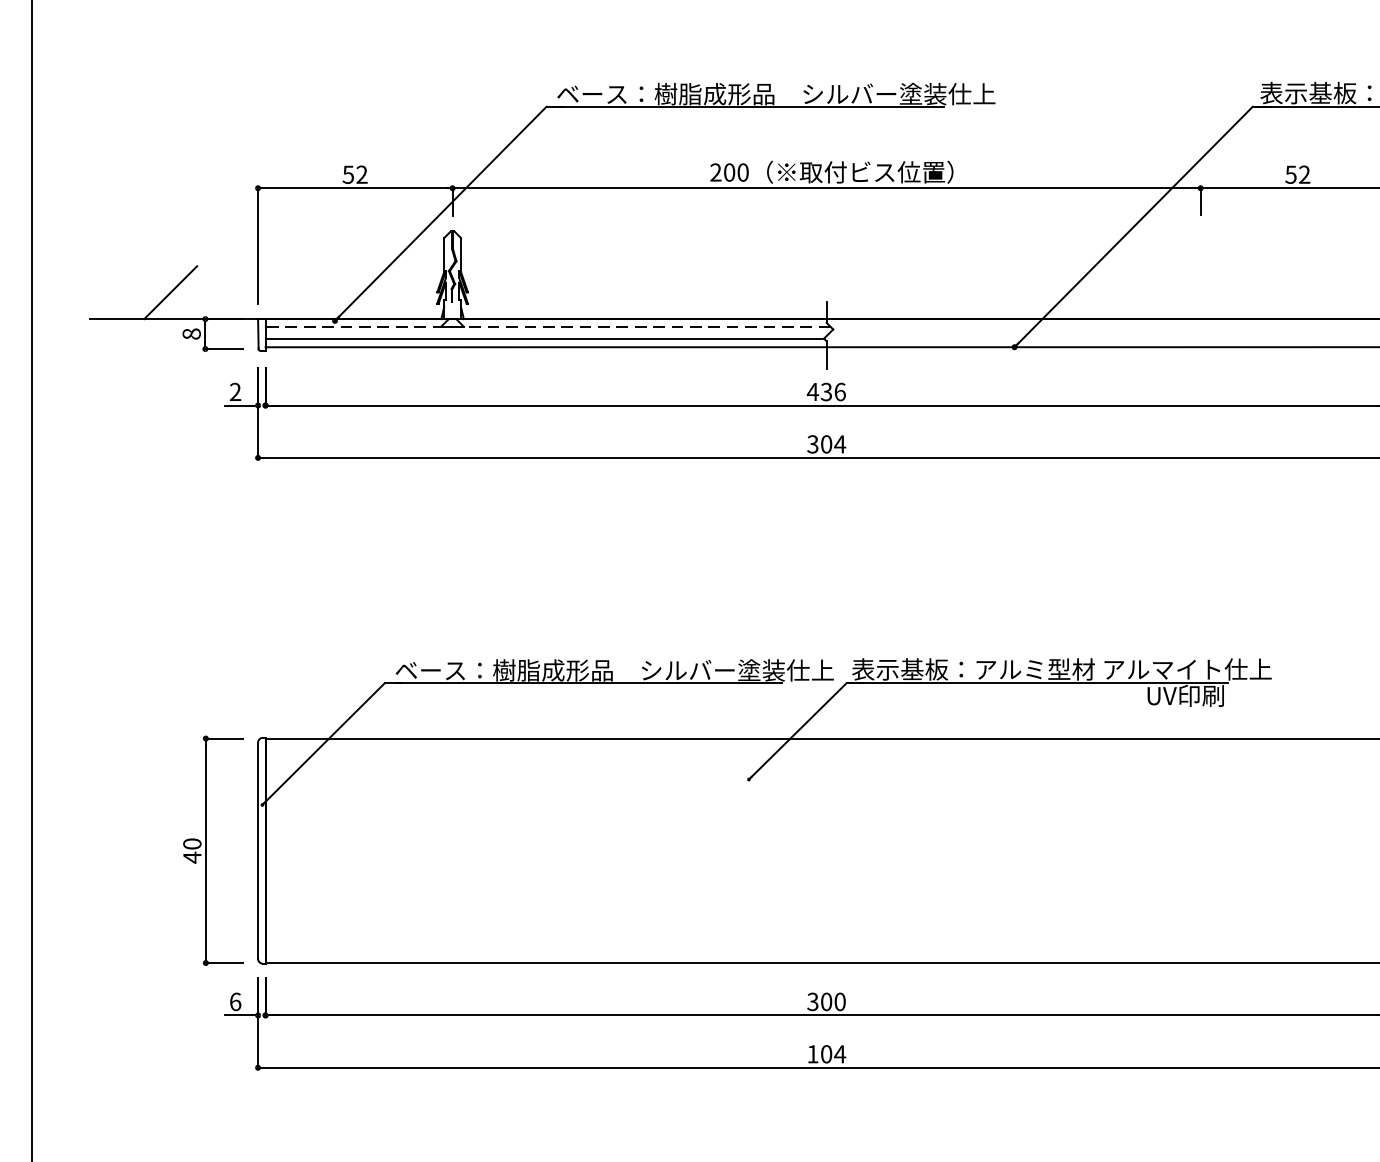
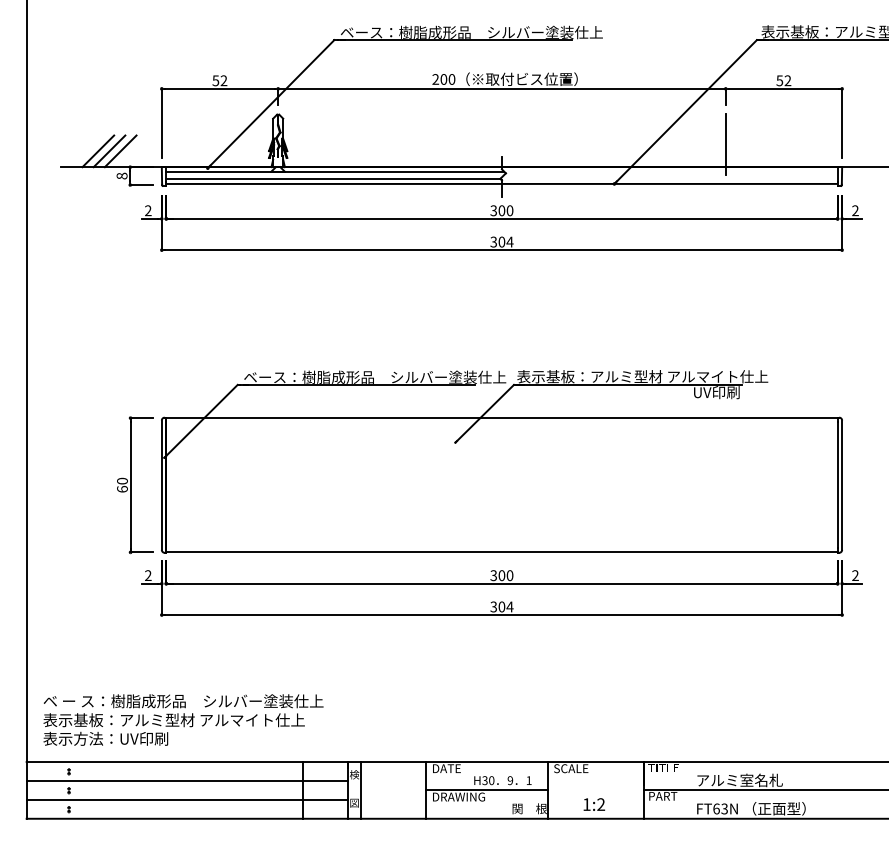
line: (1200, 281) -> (725, 144), added
line: (152, 292) -> (98, 151), added
line: (189, 292) -> (120, 151), added
line: (548, 326) -> (335, 171), dashed -> solid
text: (825, 391) -> (501, 210), 436 -> 300
text: (192, 856) -> (122, 488), 40 -> 60
text: (235, 1001) -> (148, 575), 6 -> 2
text: (812, 1053) -> (493, 606), 104 -> 304

